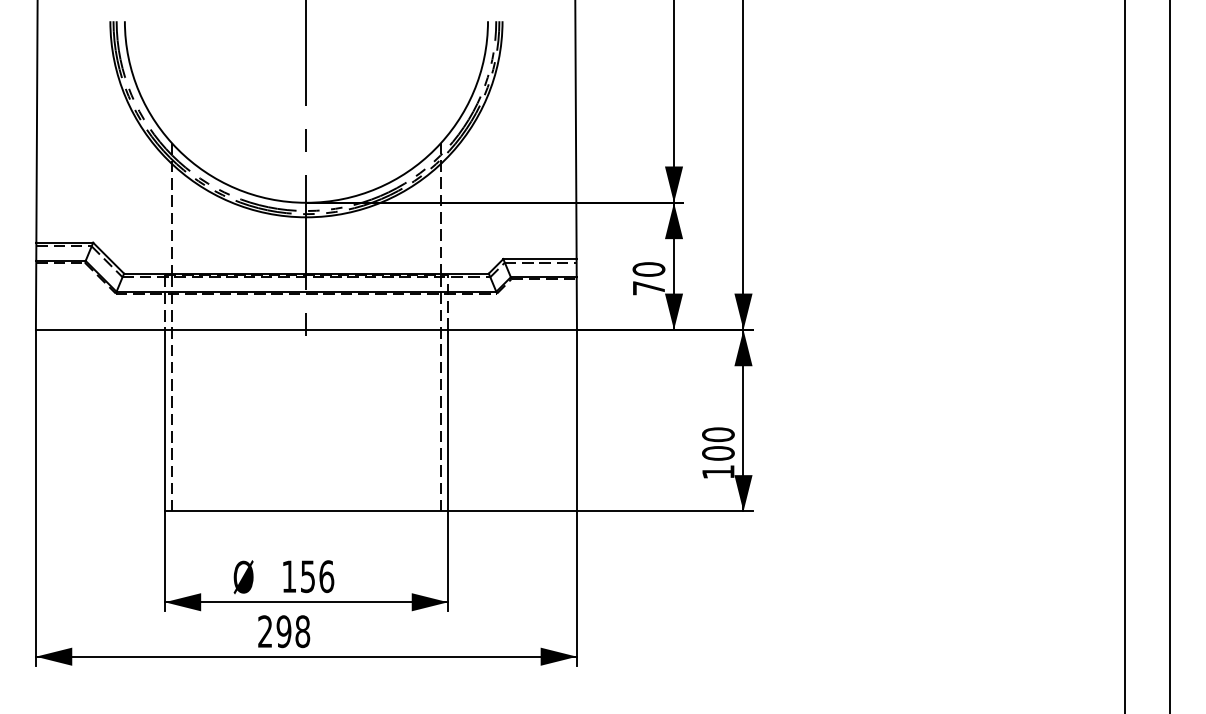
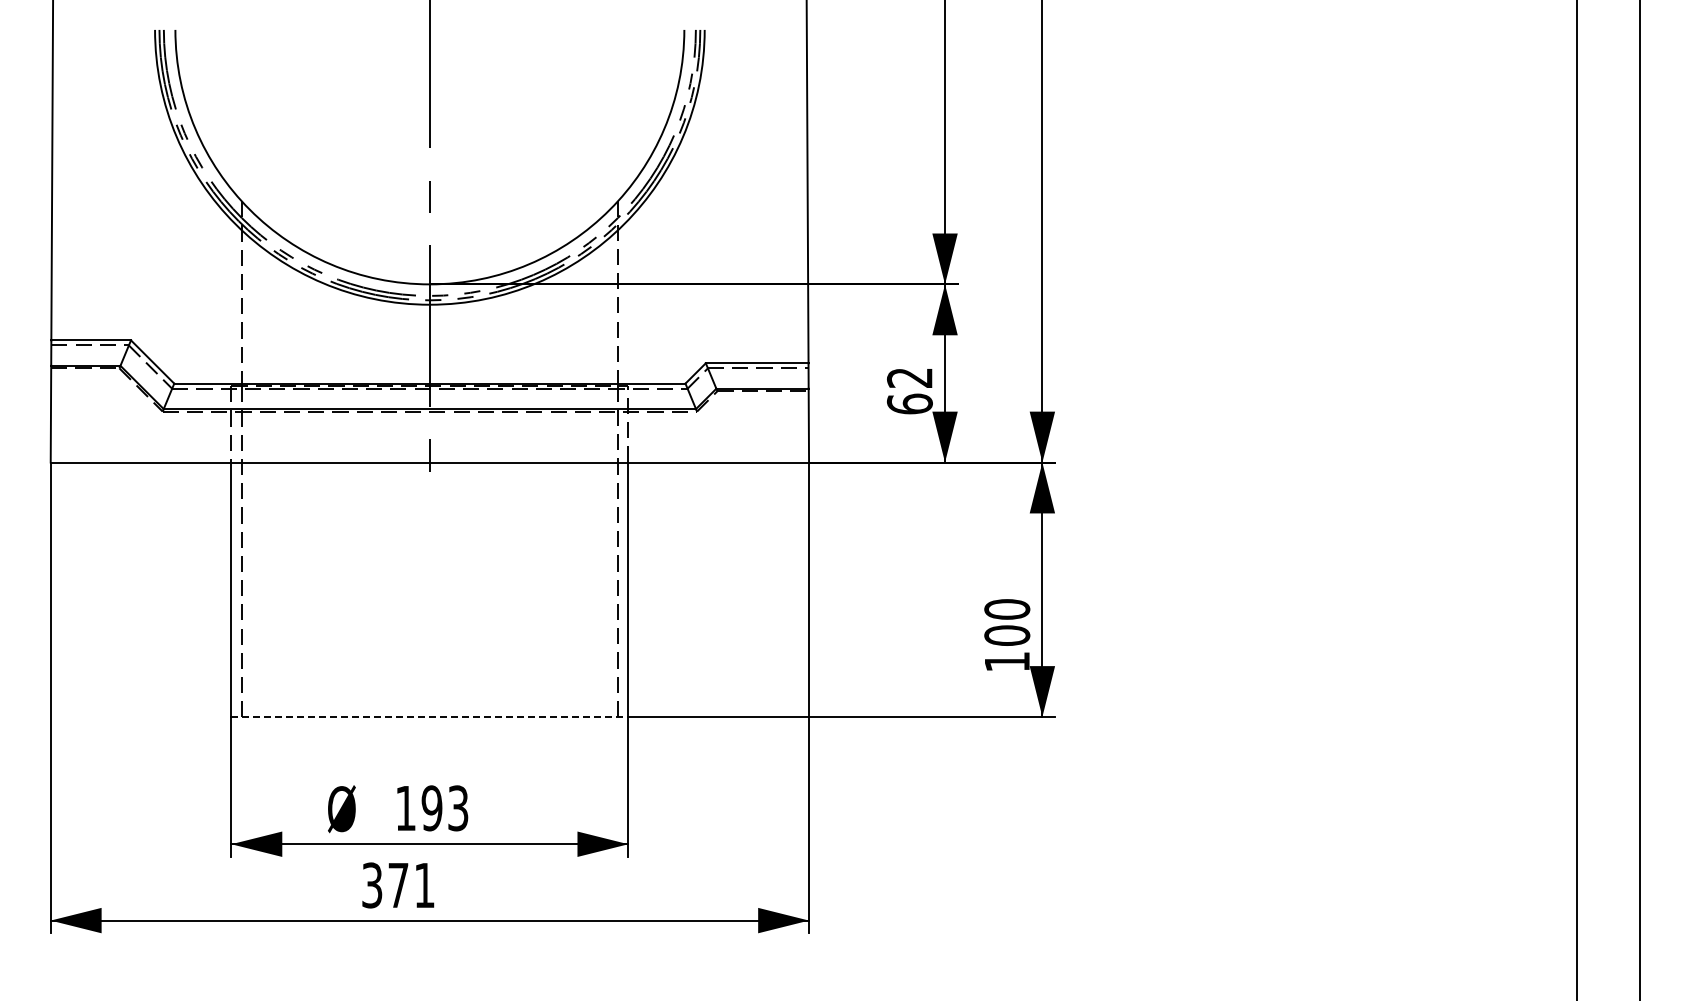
text: (648, 278) -> (909, 390), 70 -> 62
line: (306, 511) -> (430, 716), solid -> dashed
text: (316, 576) -> (444, 808), 156 -> 193
text: (284, 631) -> (398, 885), 298 -> 371

